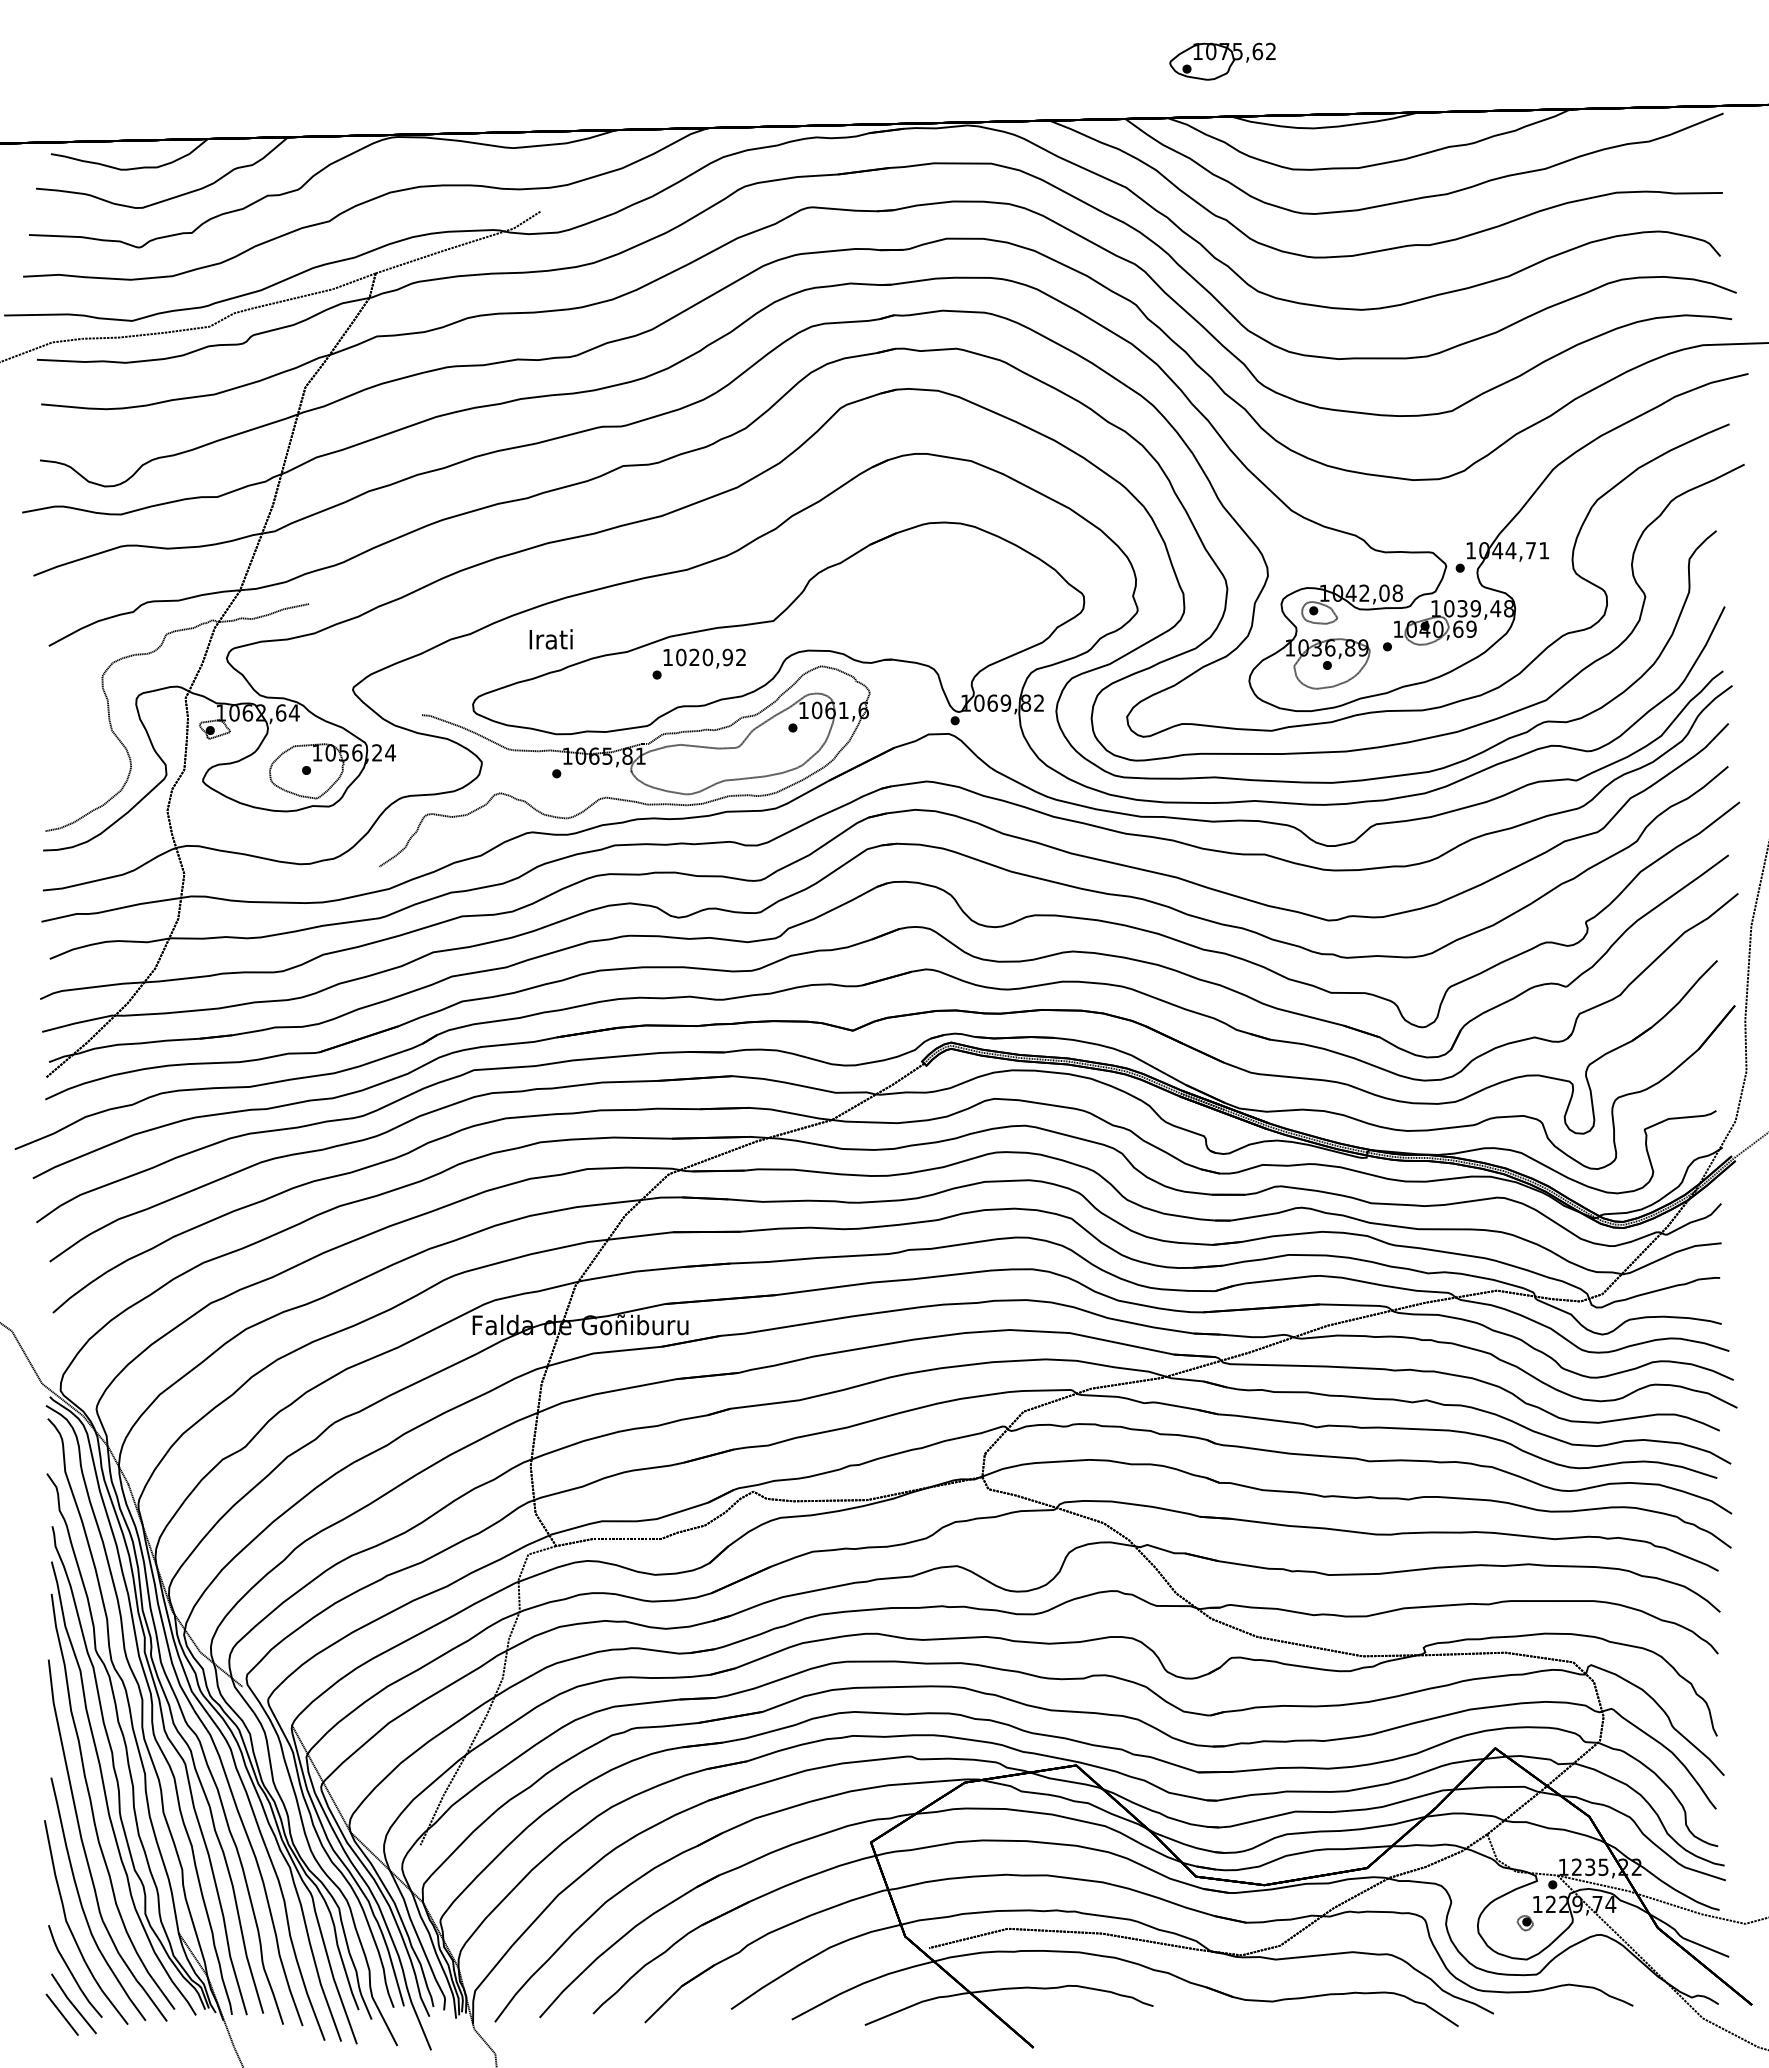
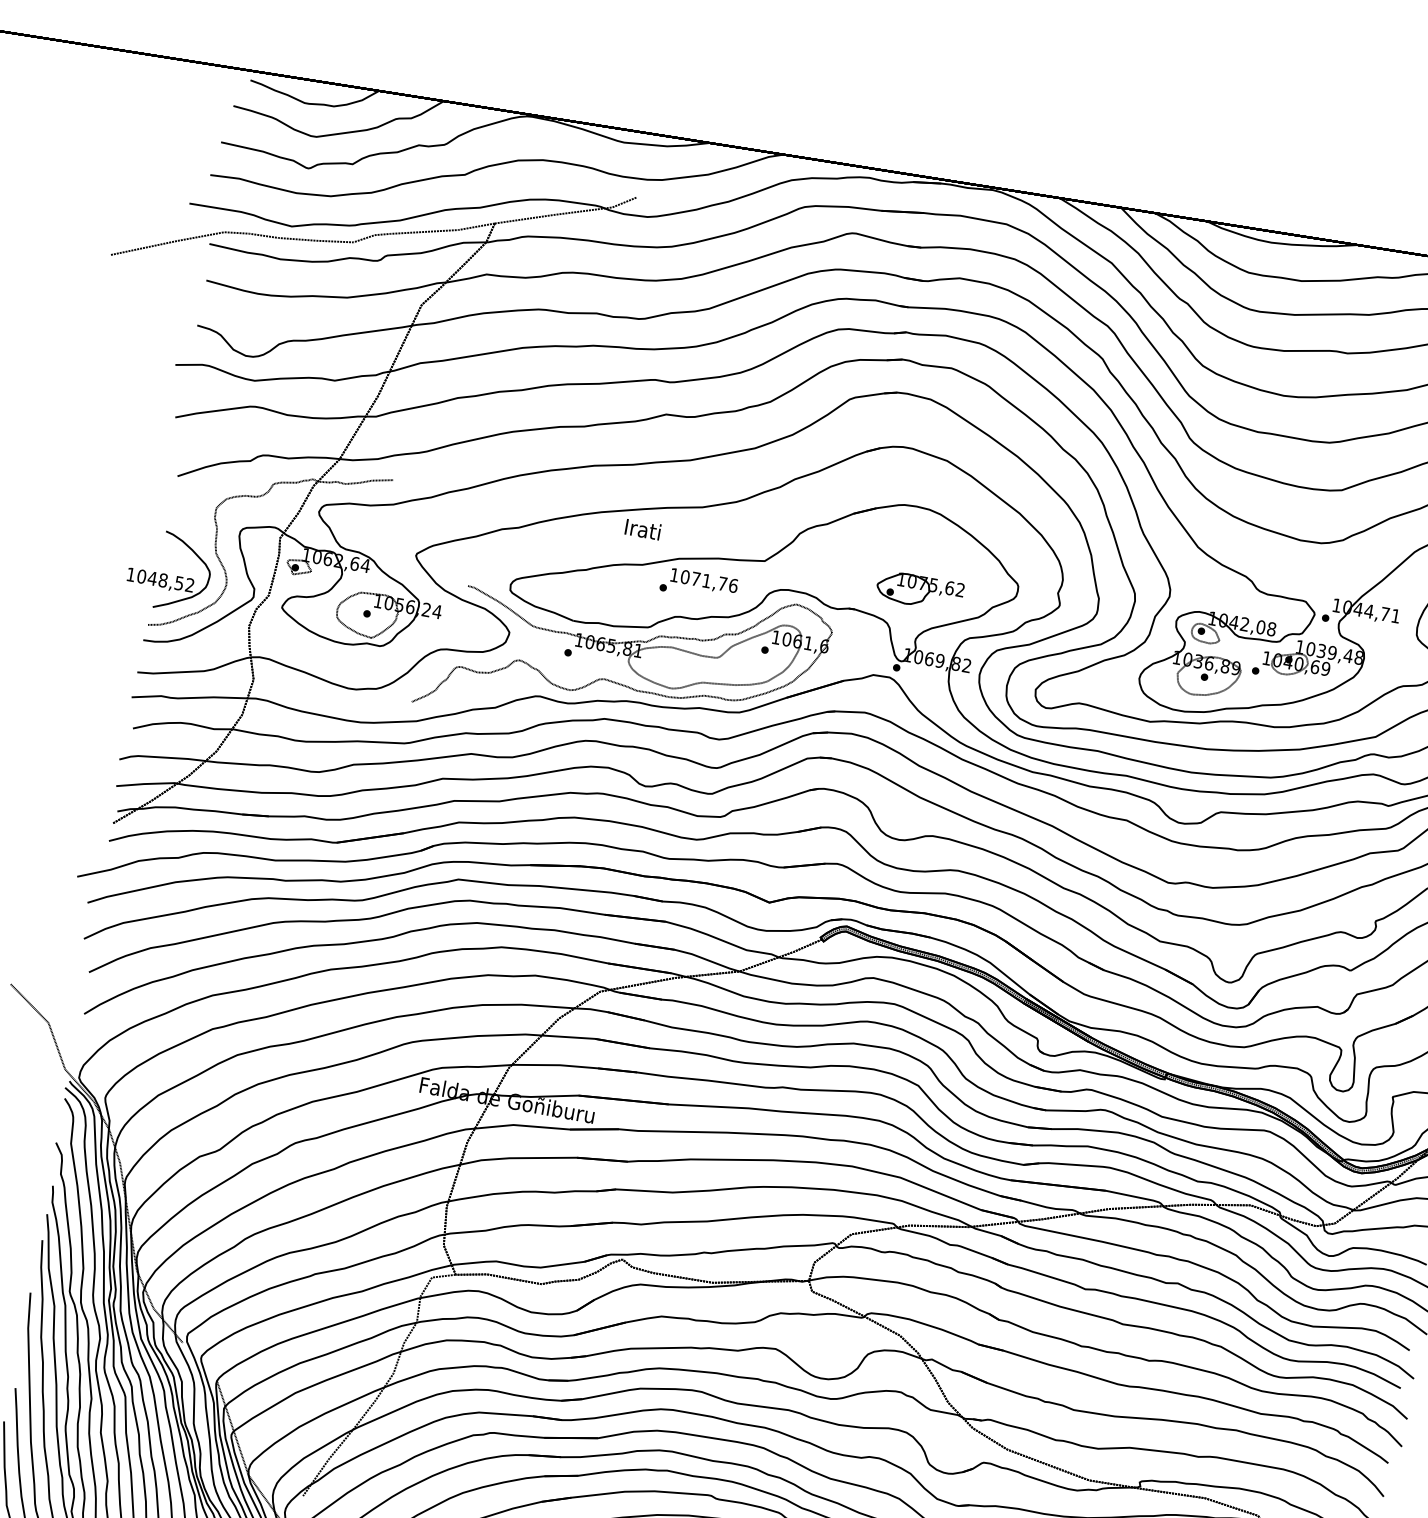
part: (1222, 61) -> (919, 591), moved
text: (550, 639) -> (642, 529), moved
text: (717, 657) -> (714, 582), 1020,92 -> 1071,76
part: (60, 761) -> (170, 570), added

